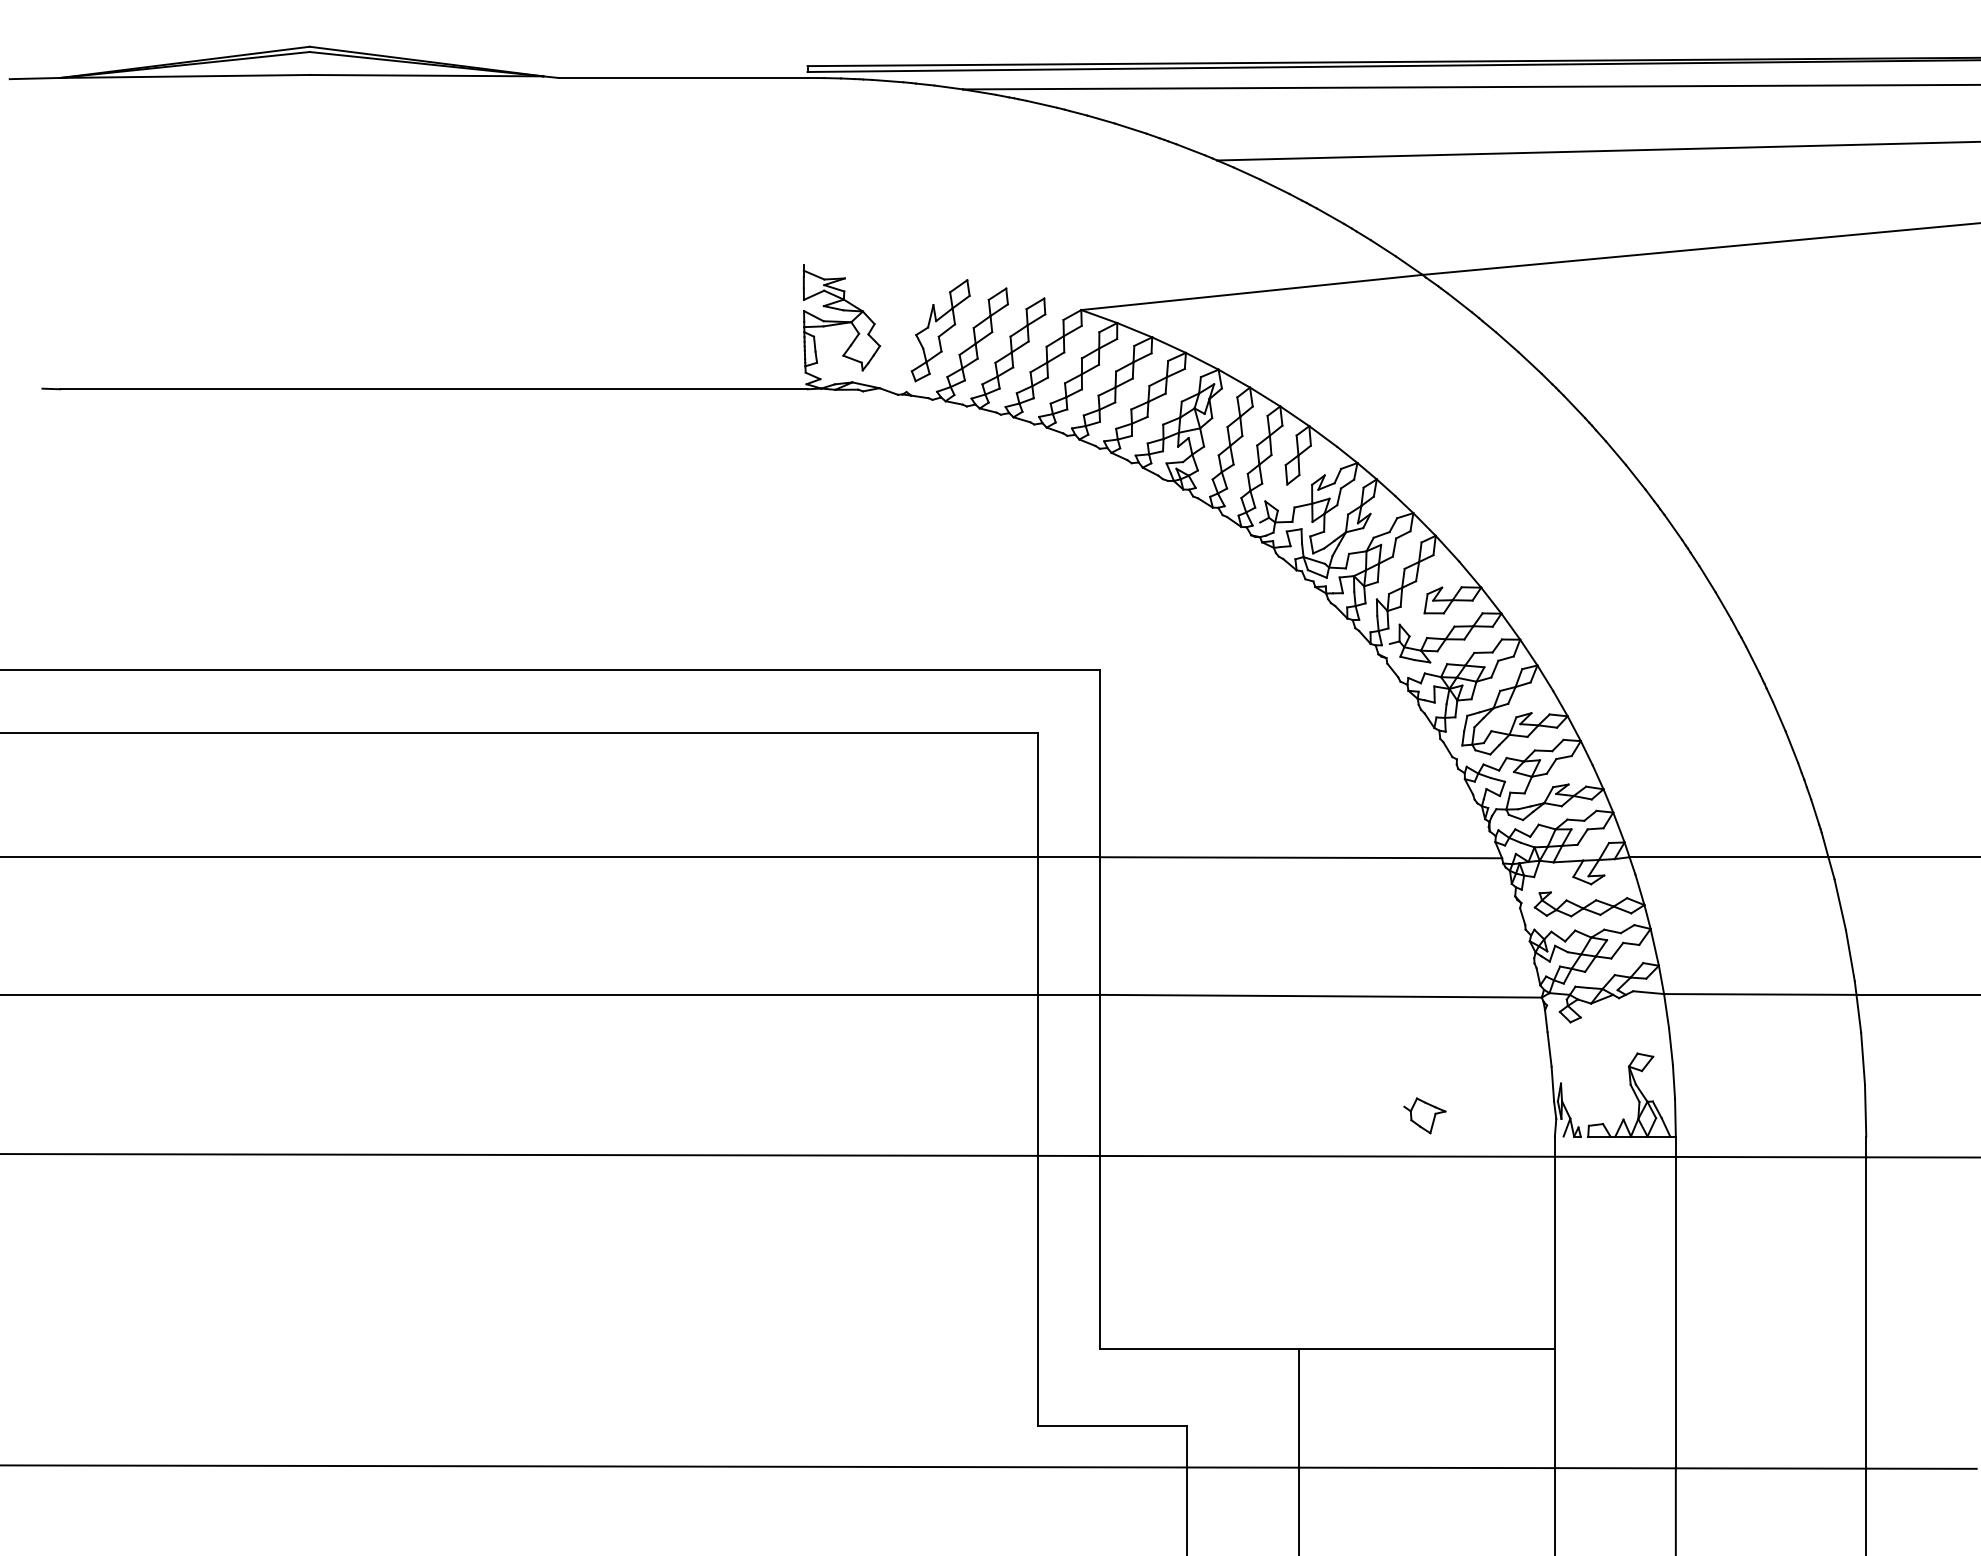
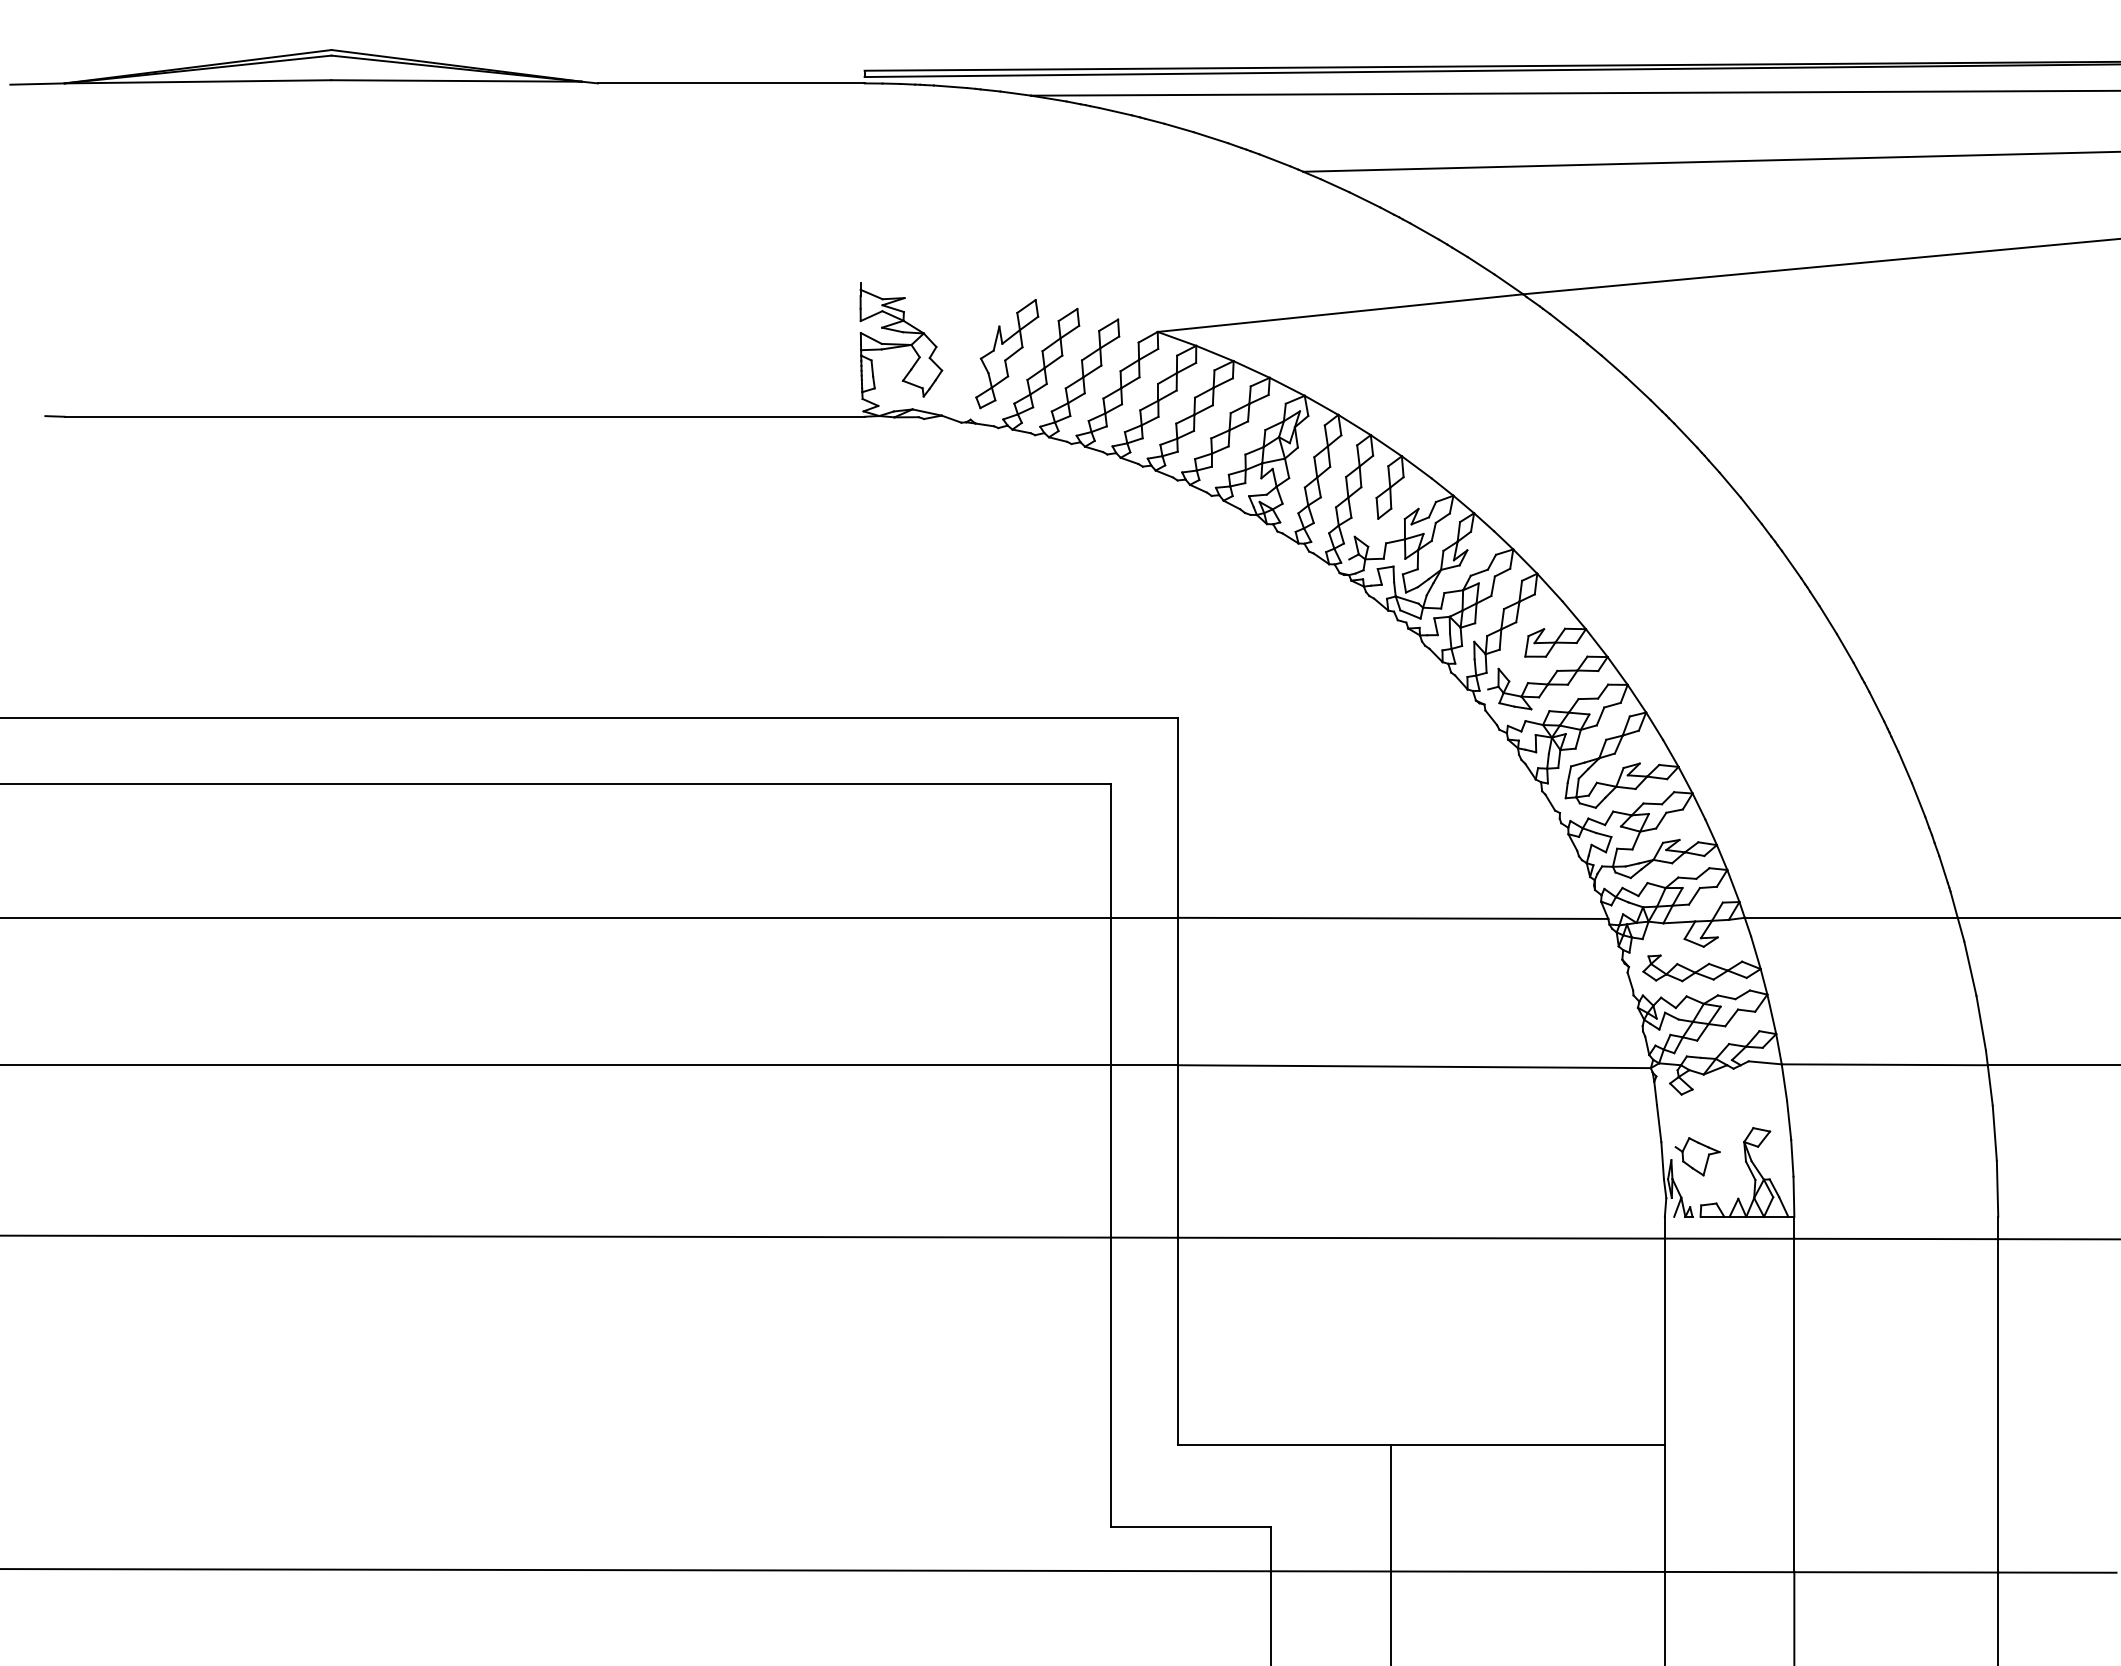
part: (1424, 1115) -> (1697, 1156), moved

